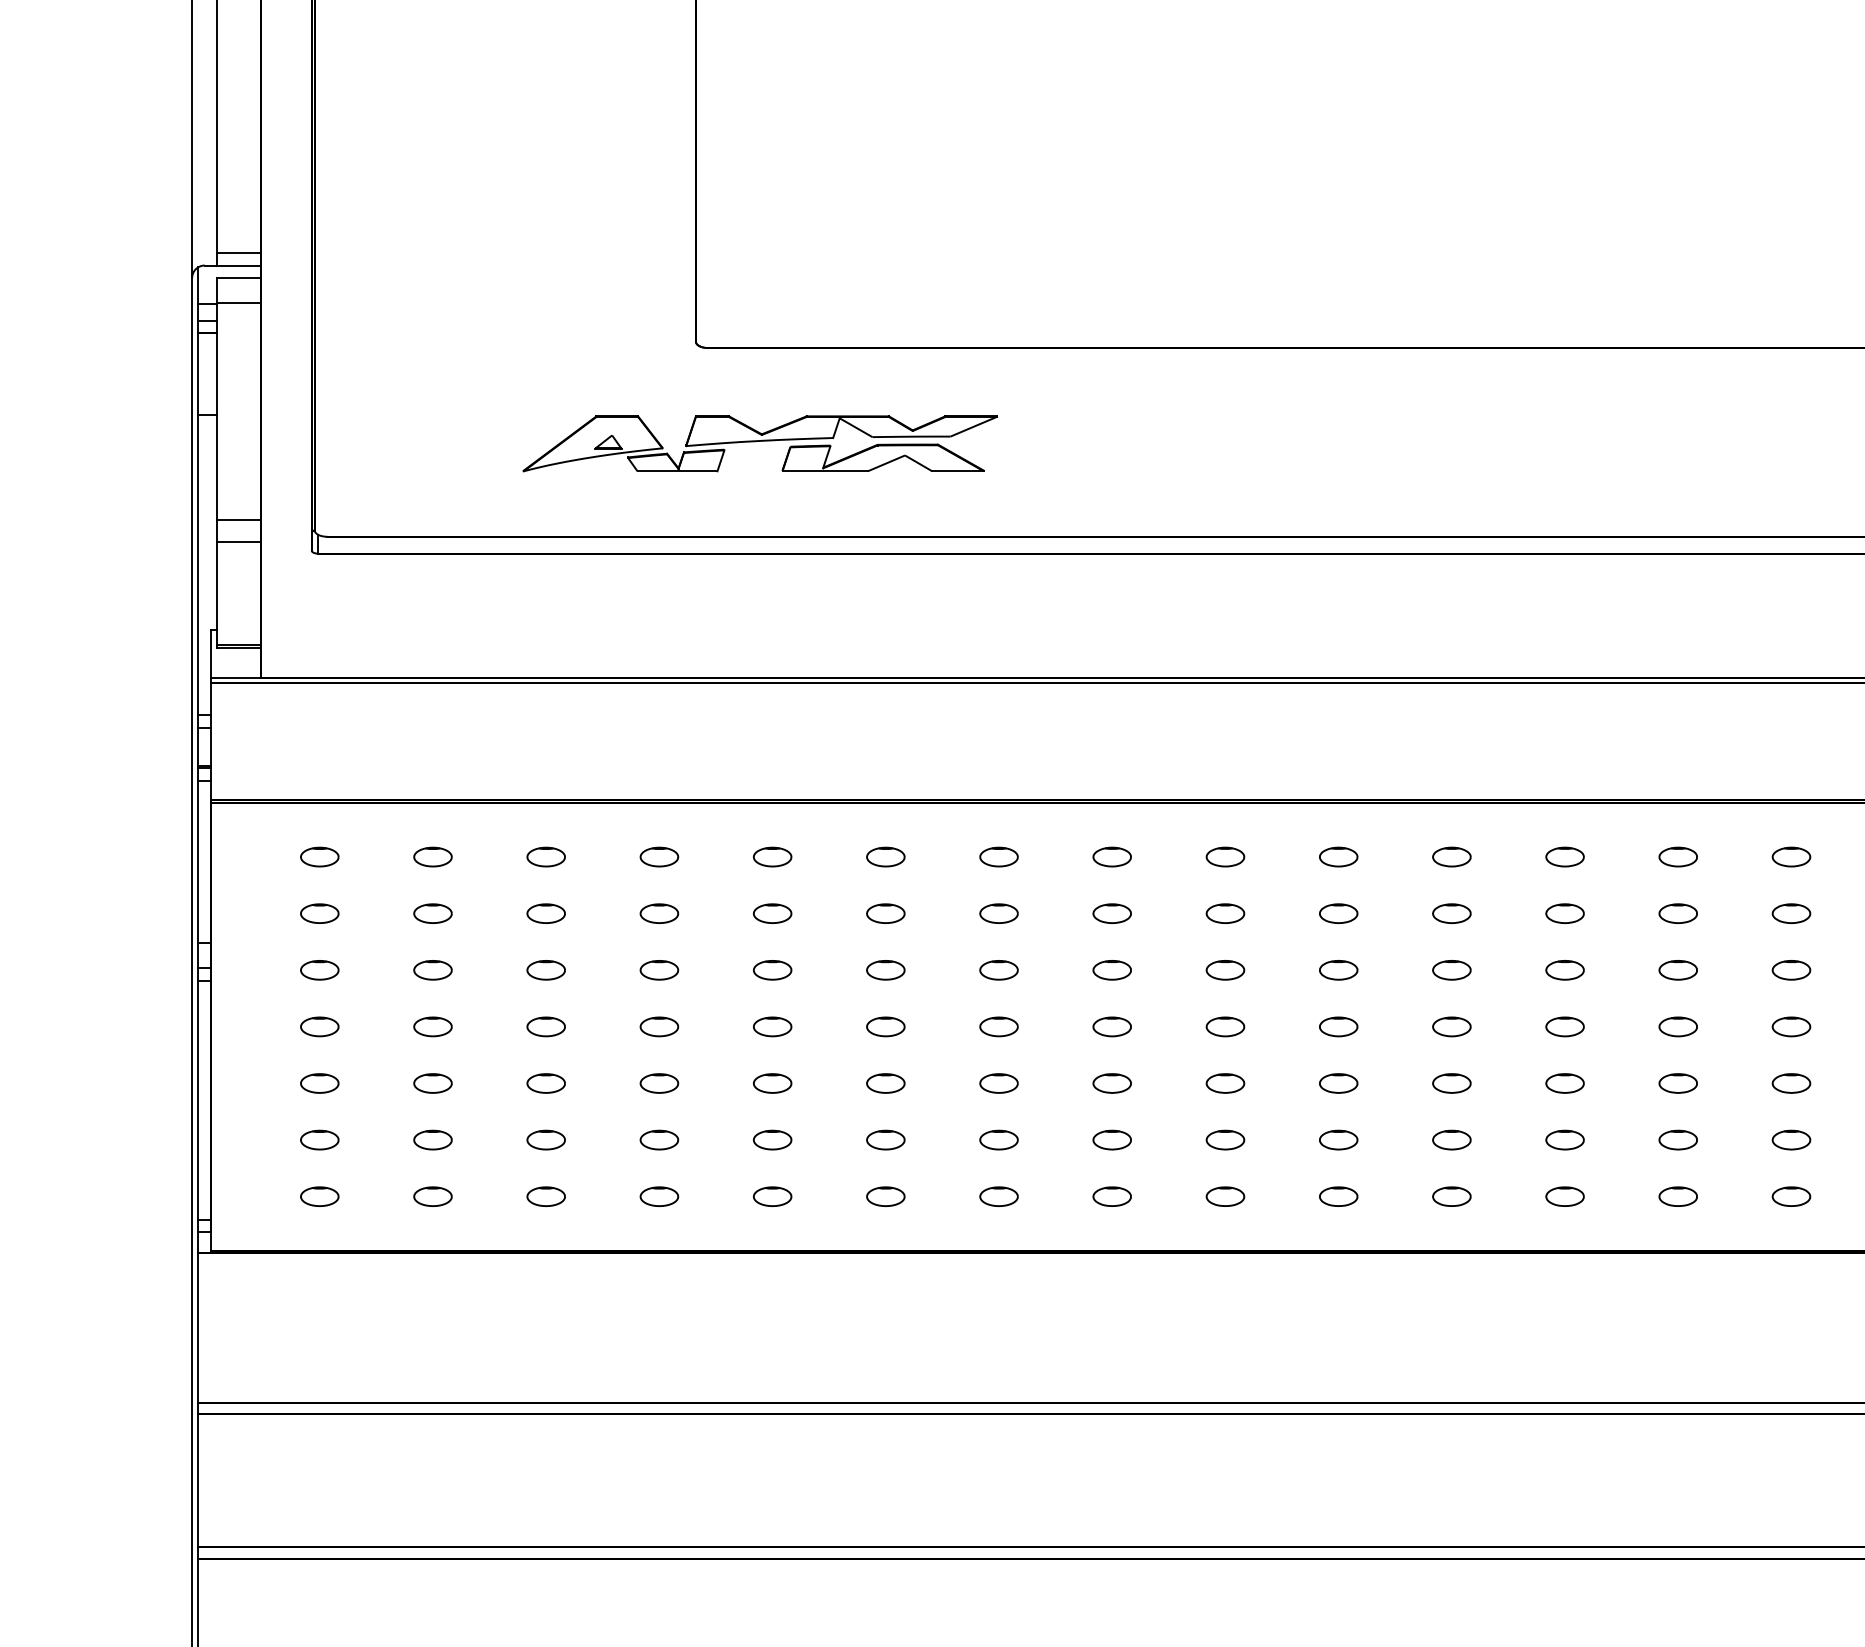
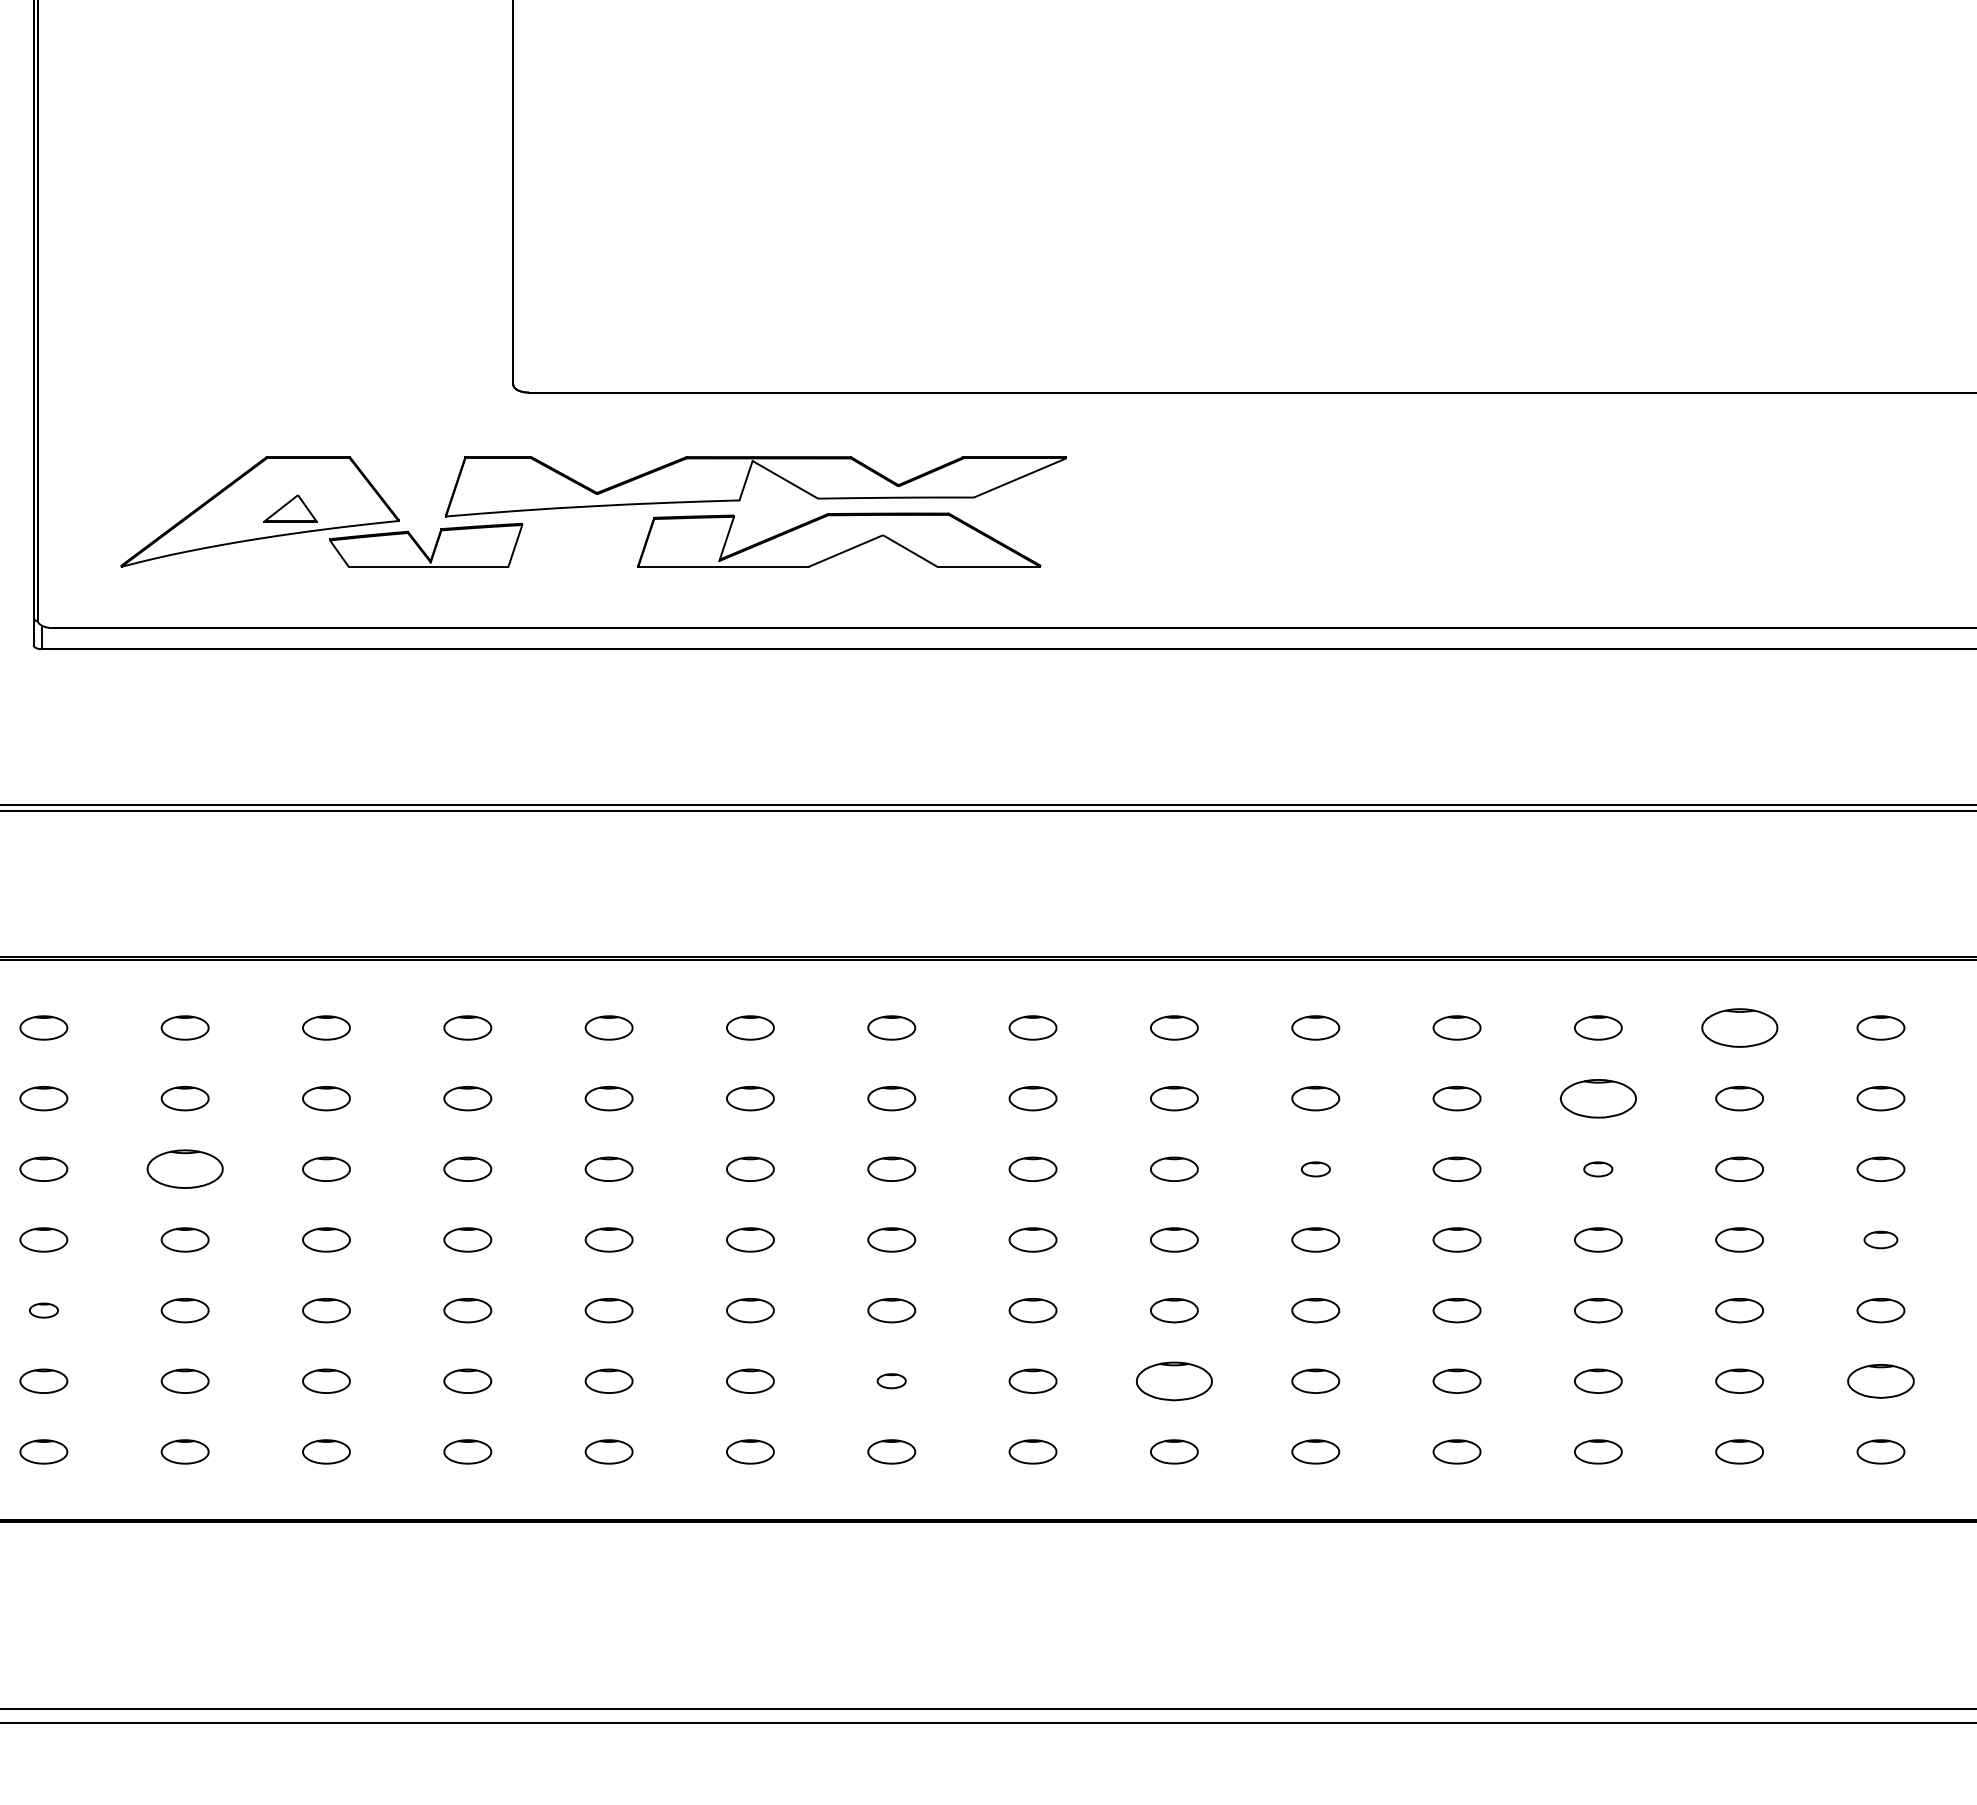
part: (759, 443) -> (592, 511), size x1.6
part: (1677, 856) -> (1738, 1027), size x1.6
part: (1564, 913) -> (1597, 1098), size x1.6
part: (432, 970) -> (184, 1169), size x1.6
part: (1338, 970) -> (1315, 1169), size x0.6
part: (1564, 970) -> (1597, 1169), size x0.6
part: (1791, 1026) -> (1880, 1239), size x0.7
part: (319, 1083) -> (43, 1310), size x0.6
part: (998, 1139) -> (891, 1380), size x0.6
part: (1225, 1139) -> (1174, 1380), size x1.6
part: (1791, 1139) -> (1880, 1380), size x1.4

